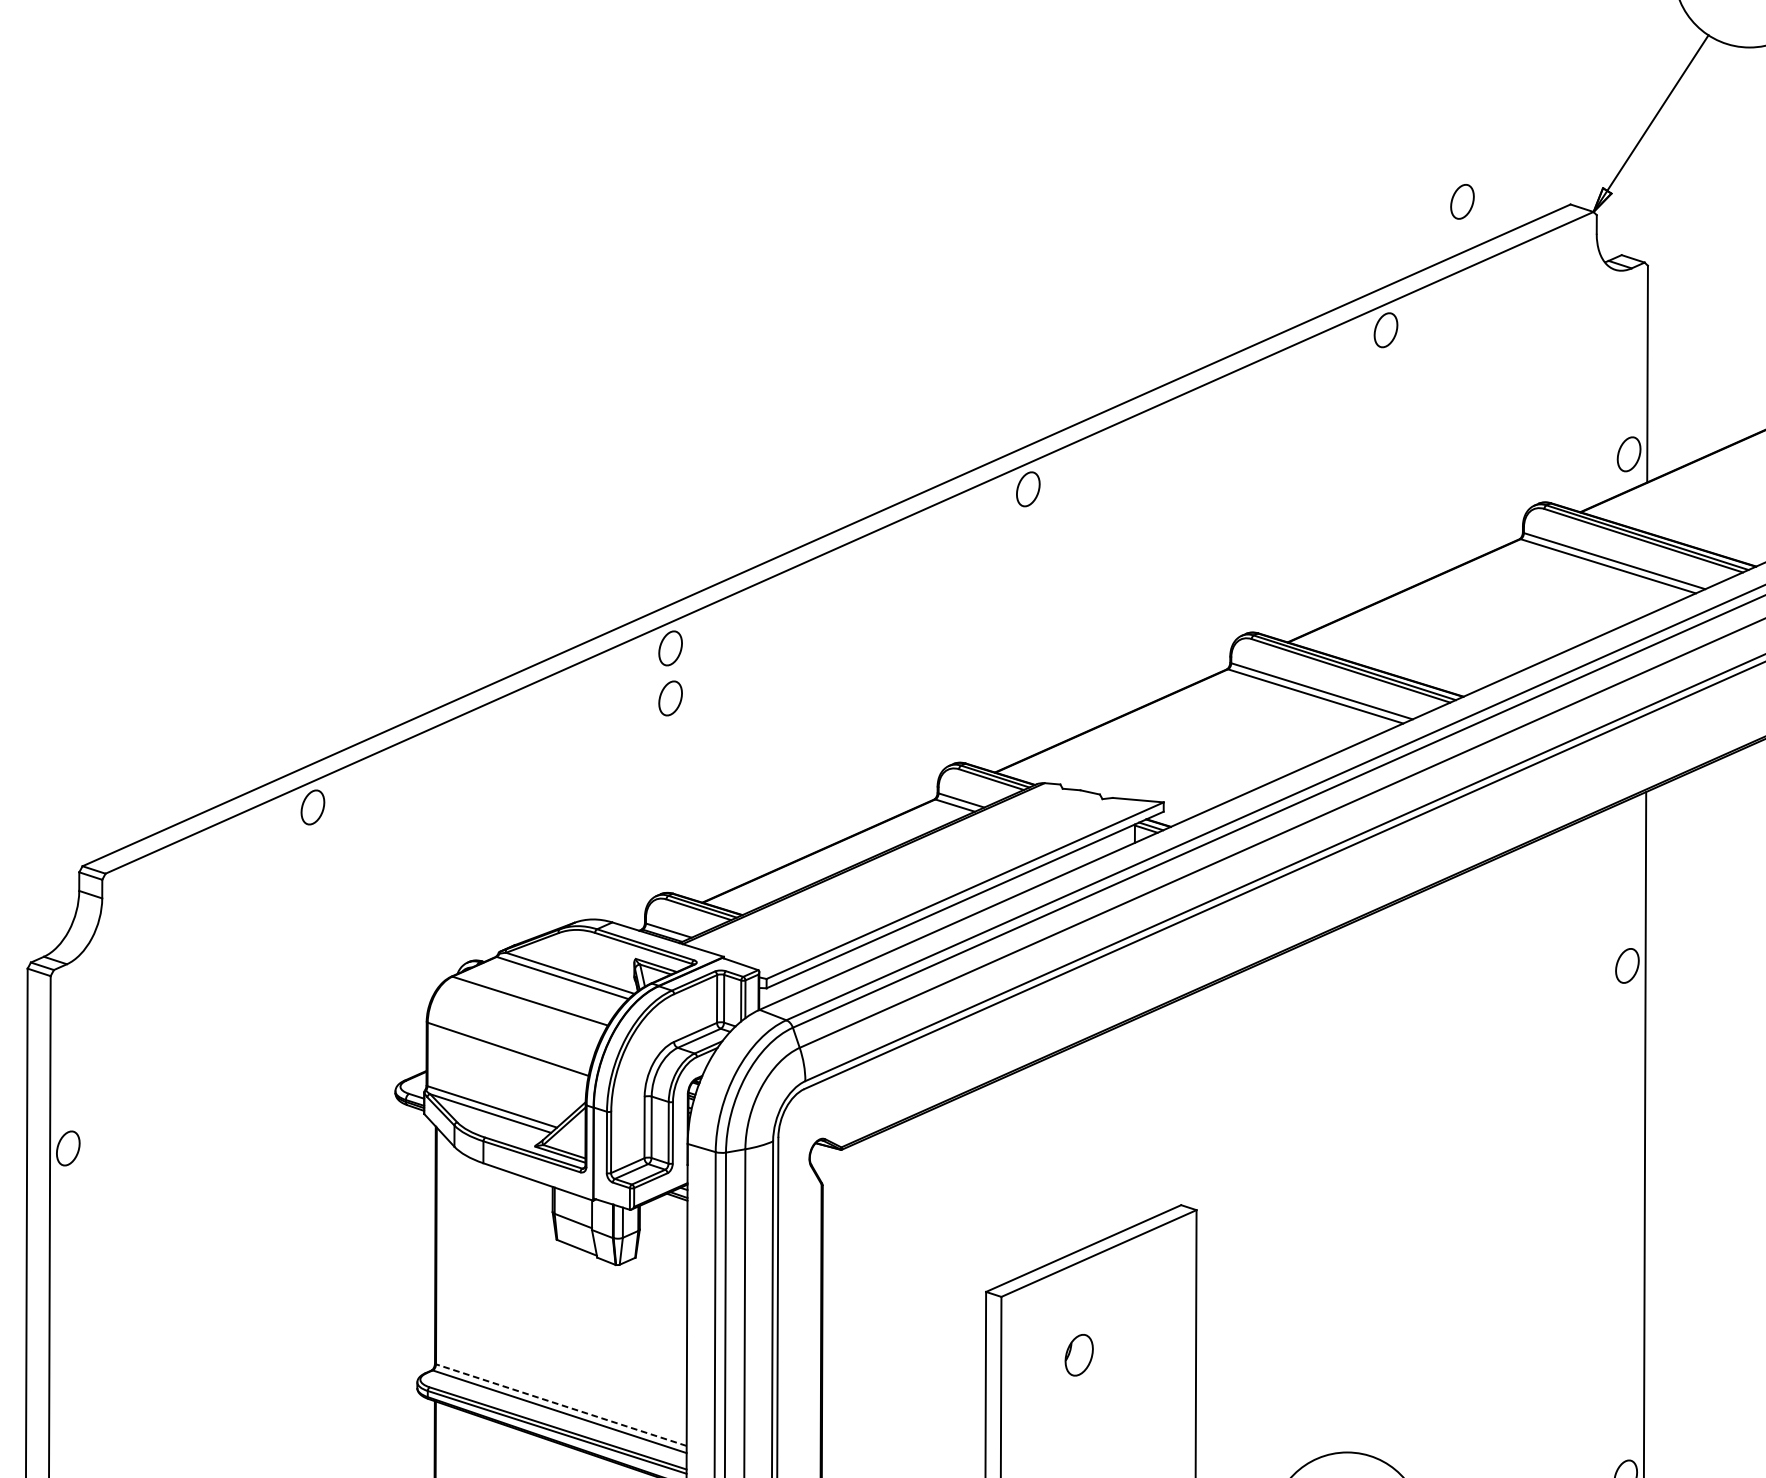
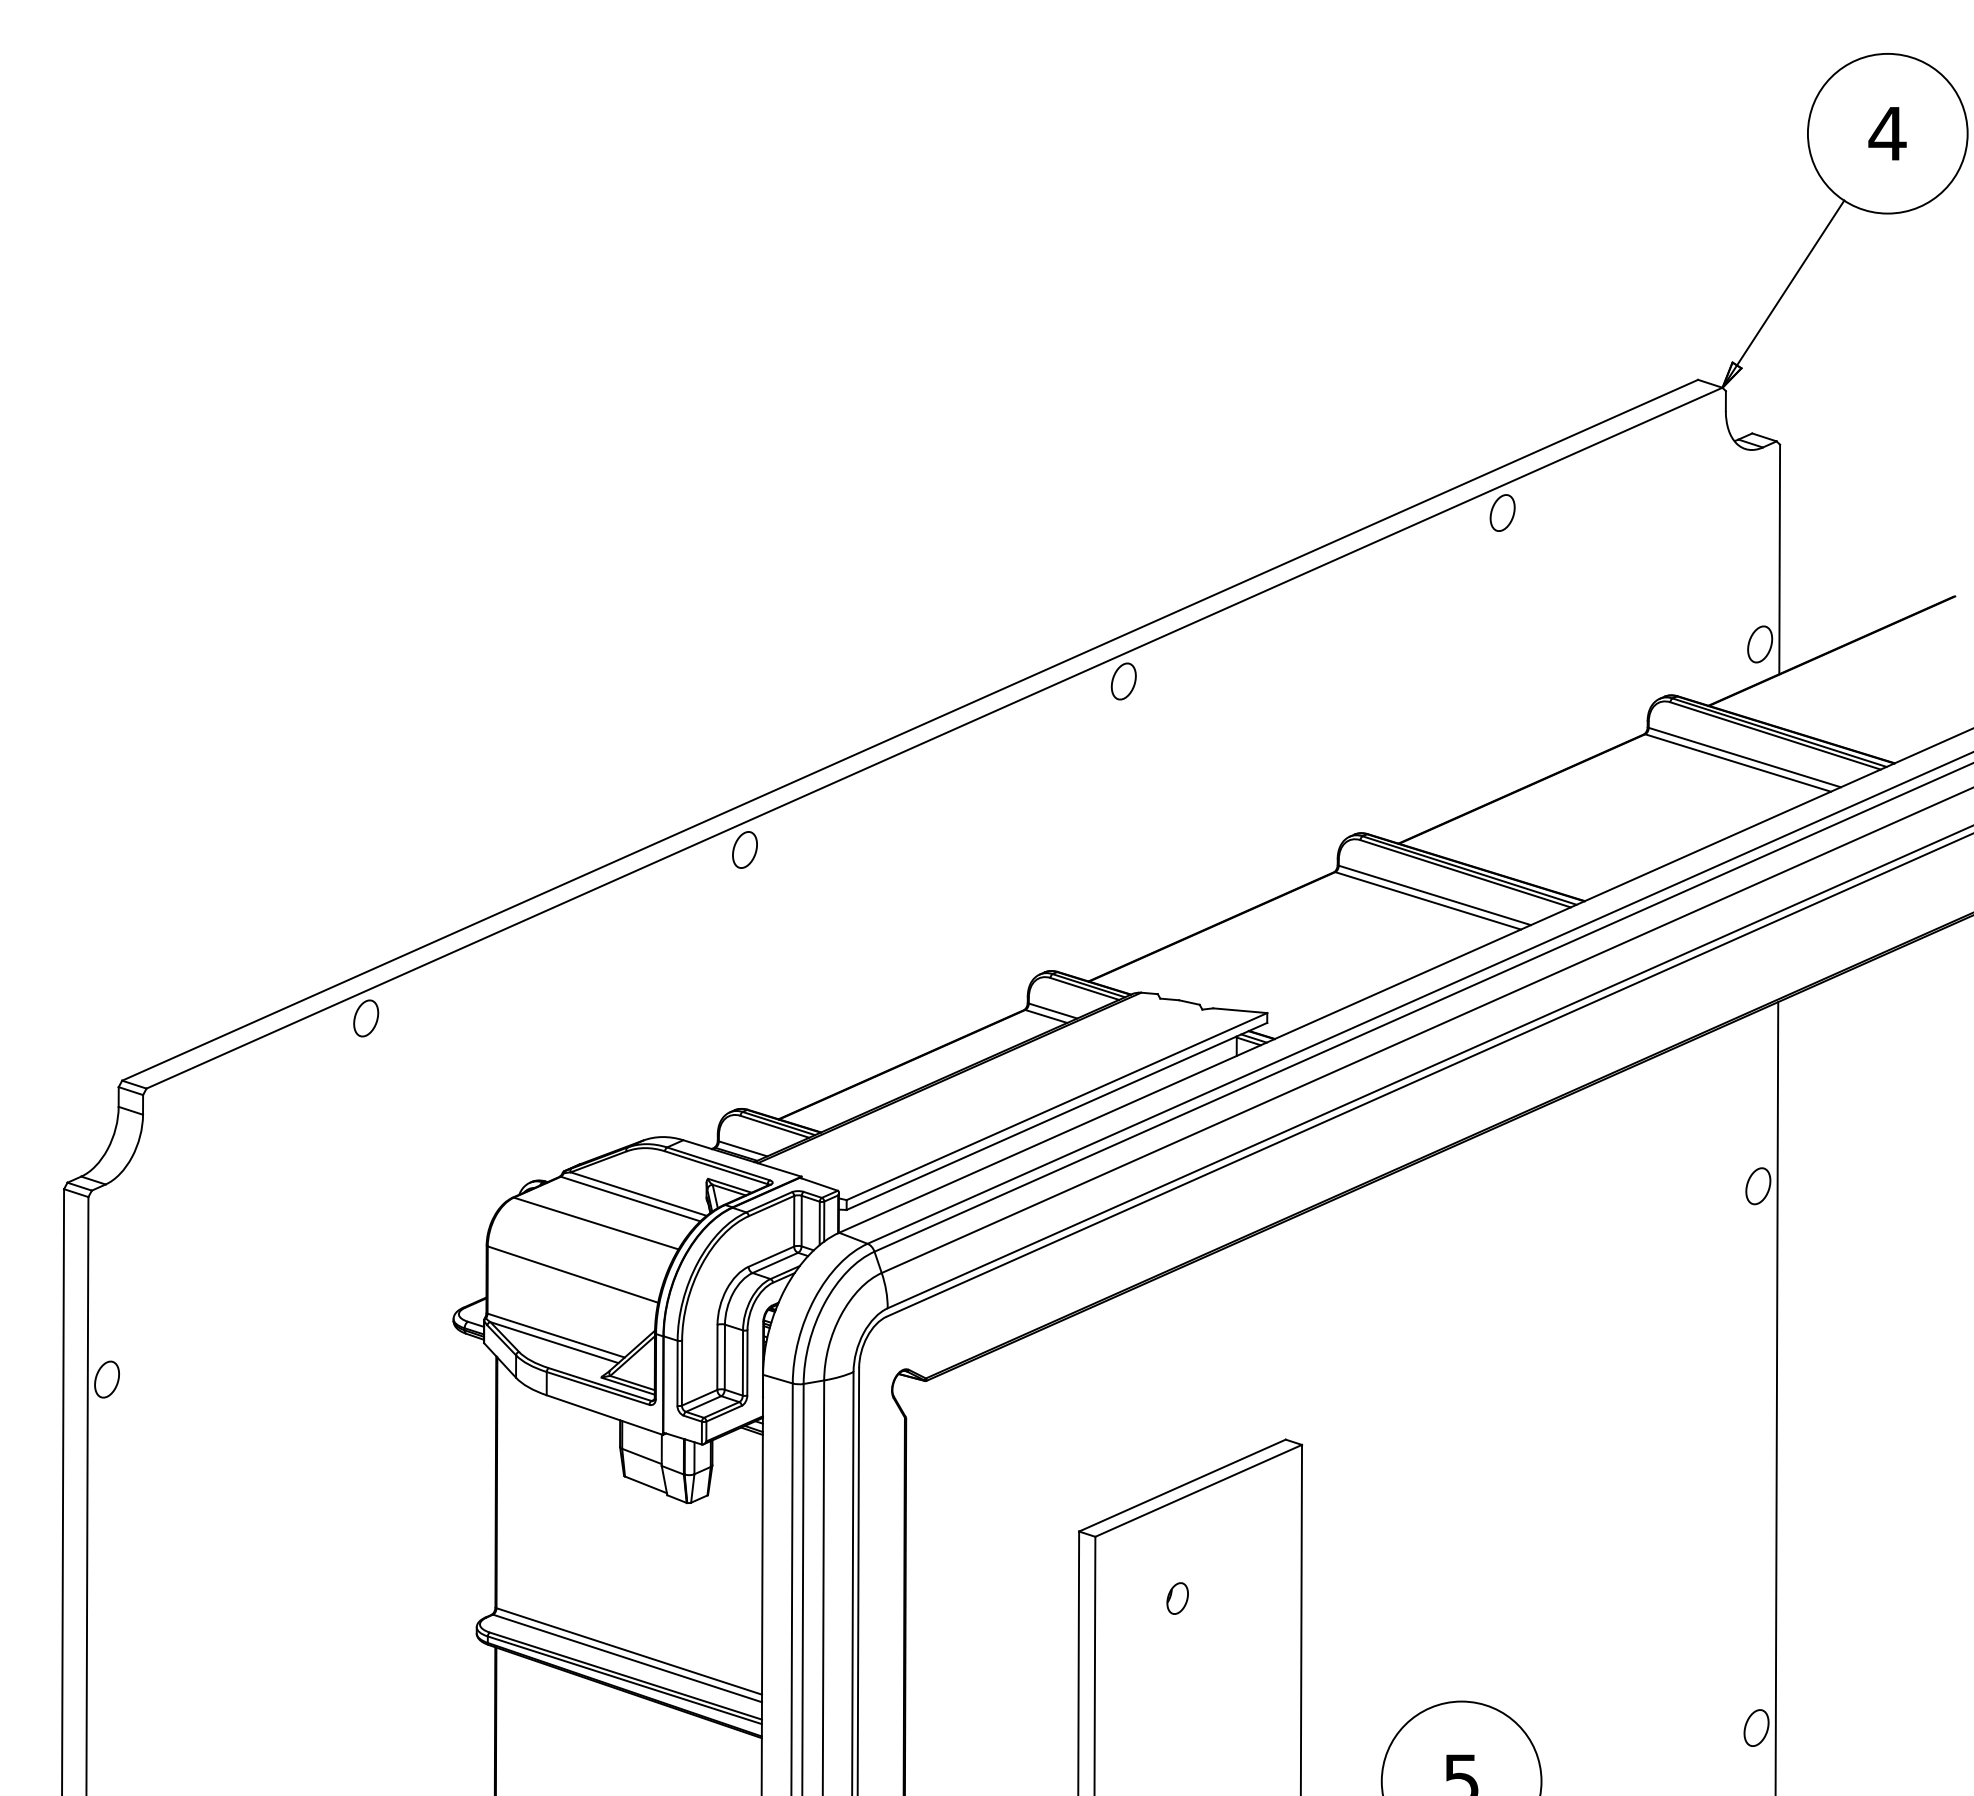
part: (1462, 201) -> (1583, 376), removed
part: (670, 697) -> (744, 902), removed
part: (1078, 1355) -> (1177, 1598), size x0.71
line: (561, 1405) -> (629, 1651), dashed -> solid

